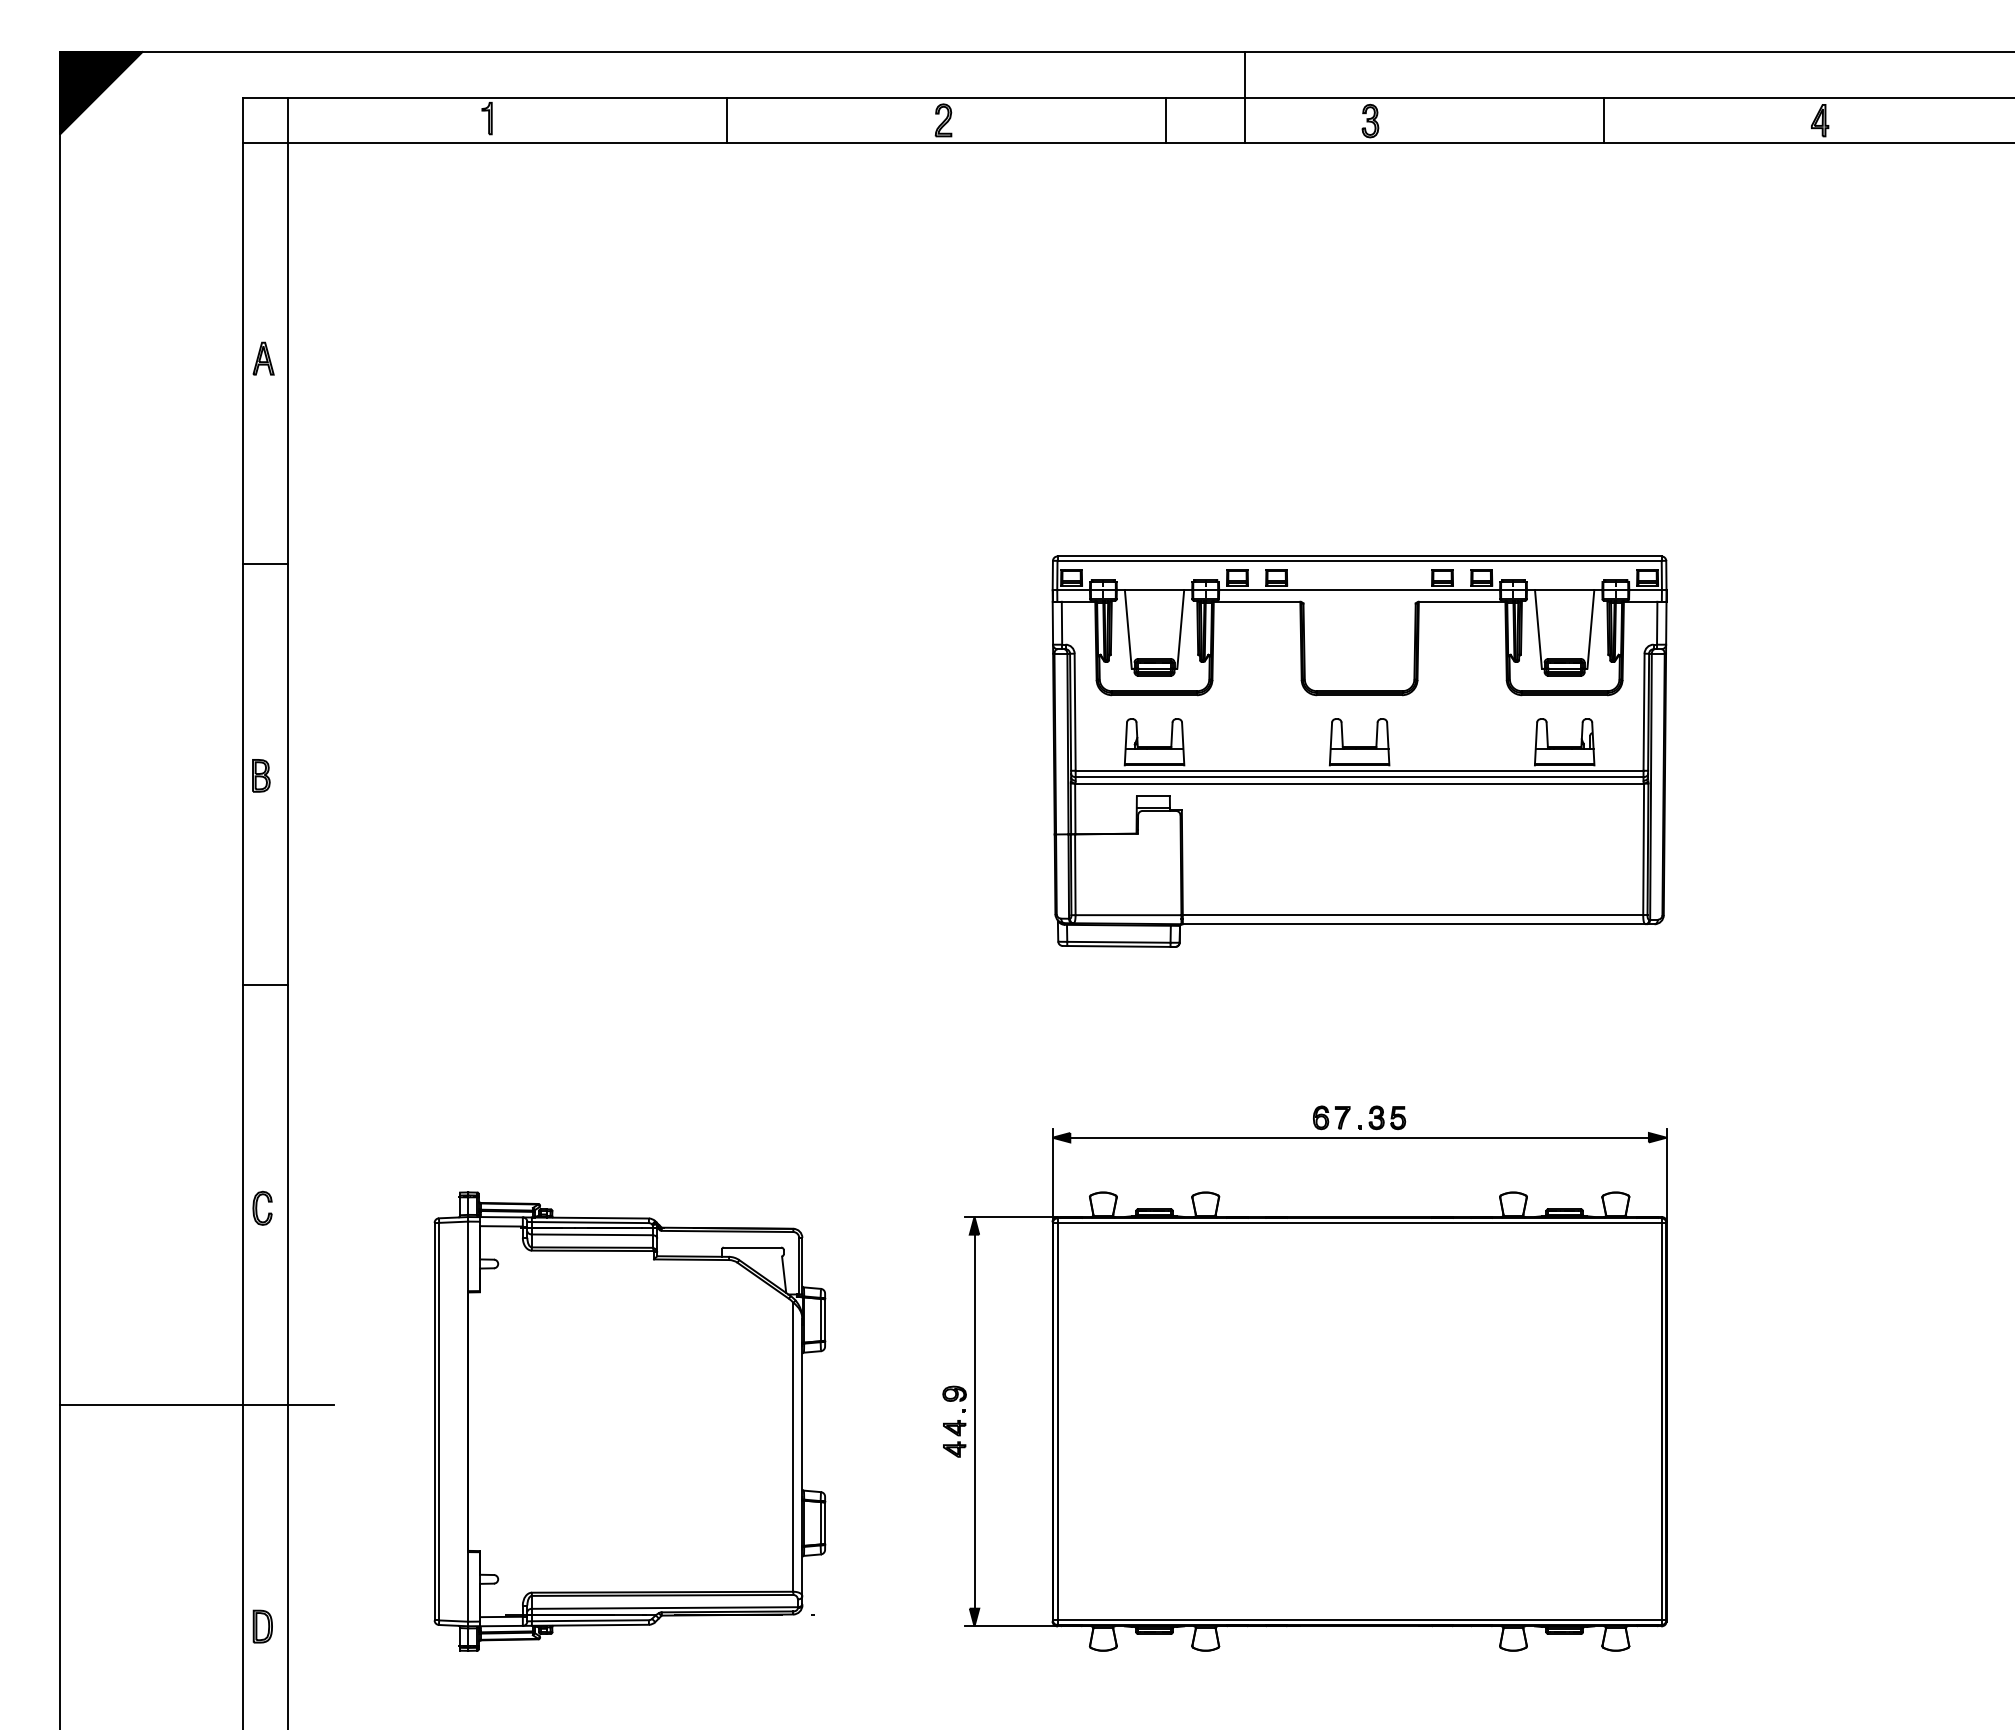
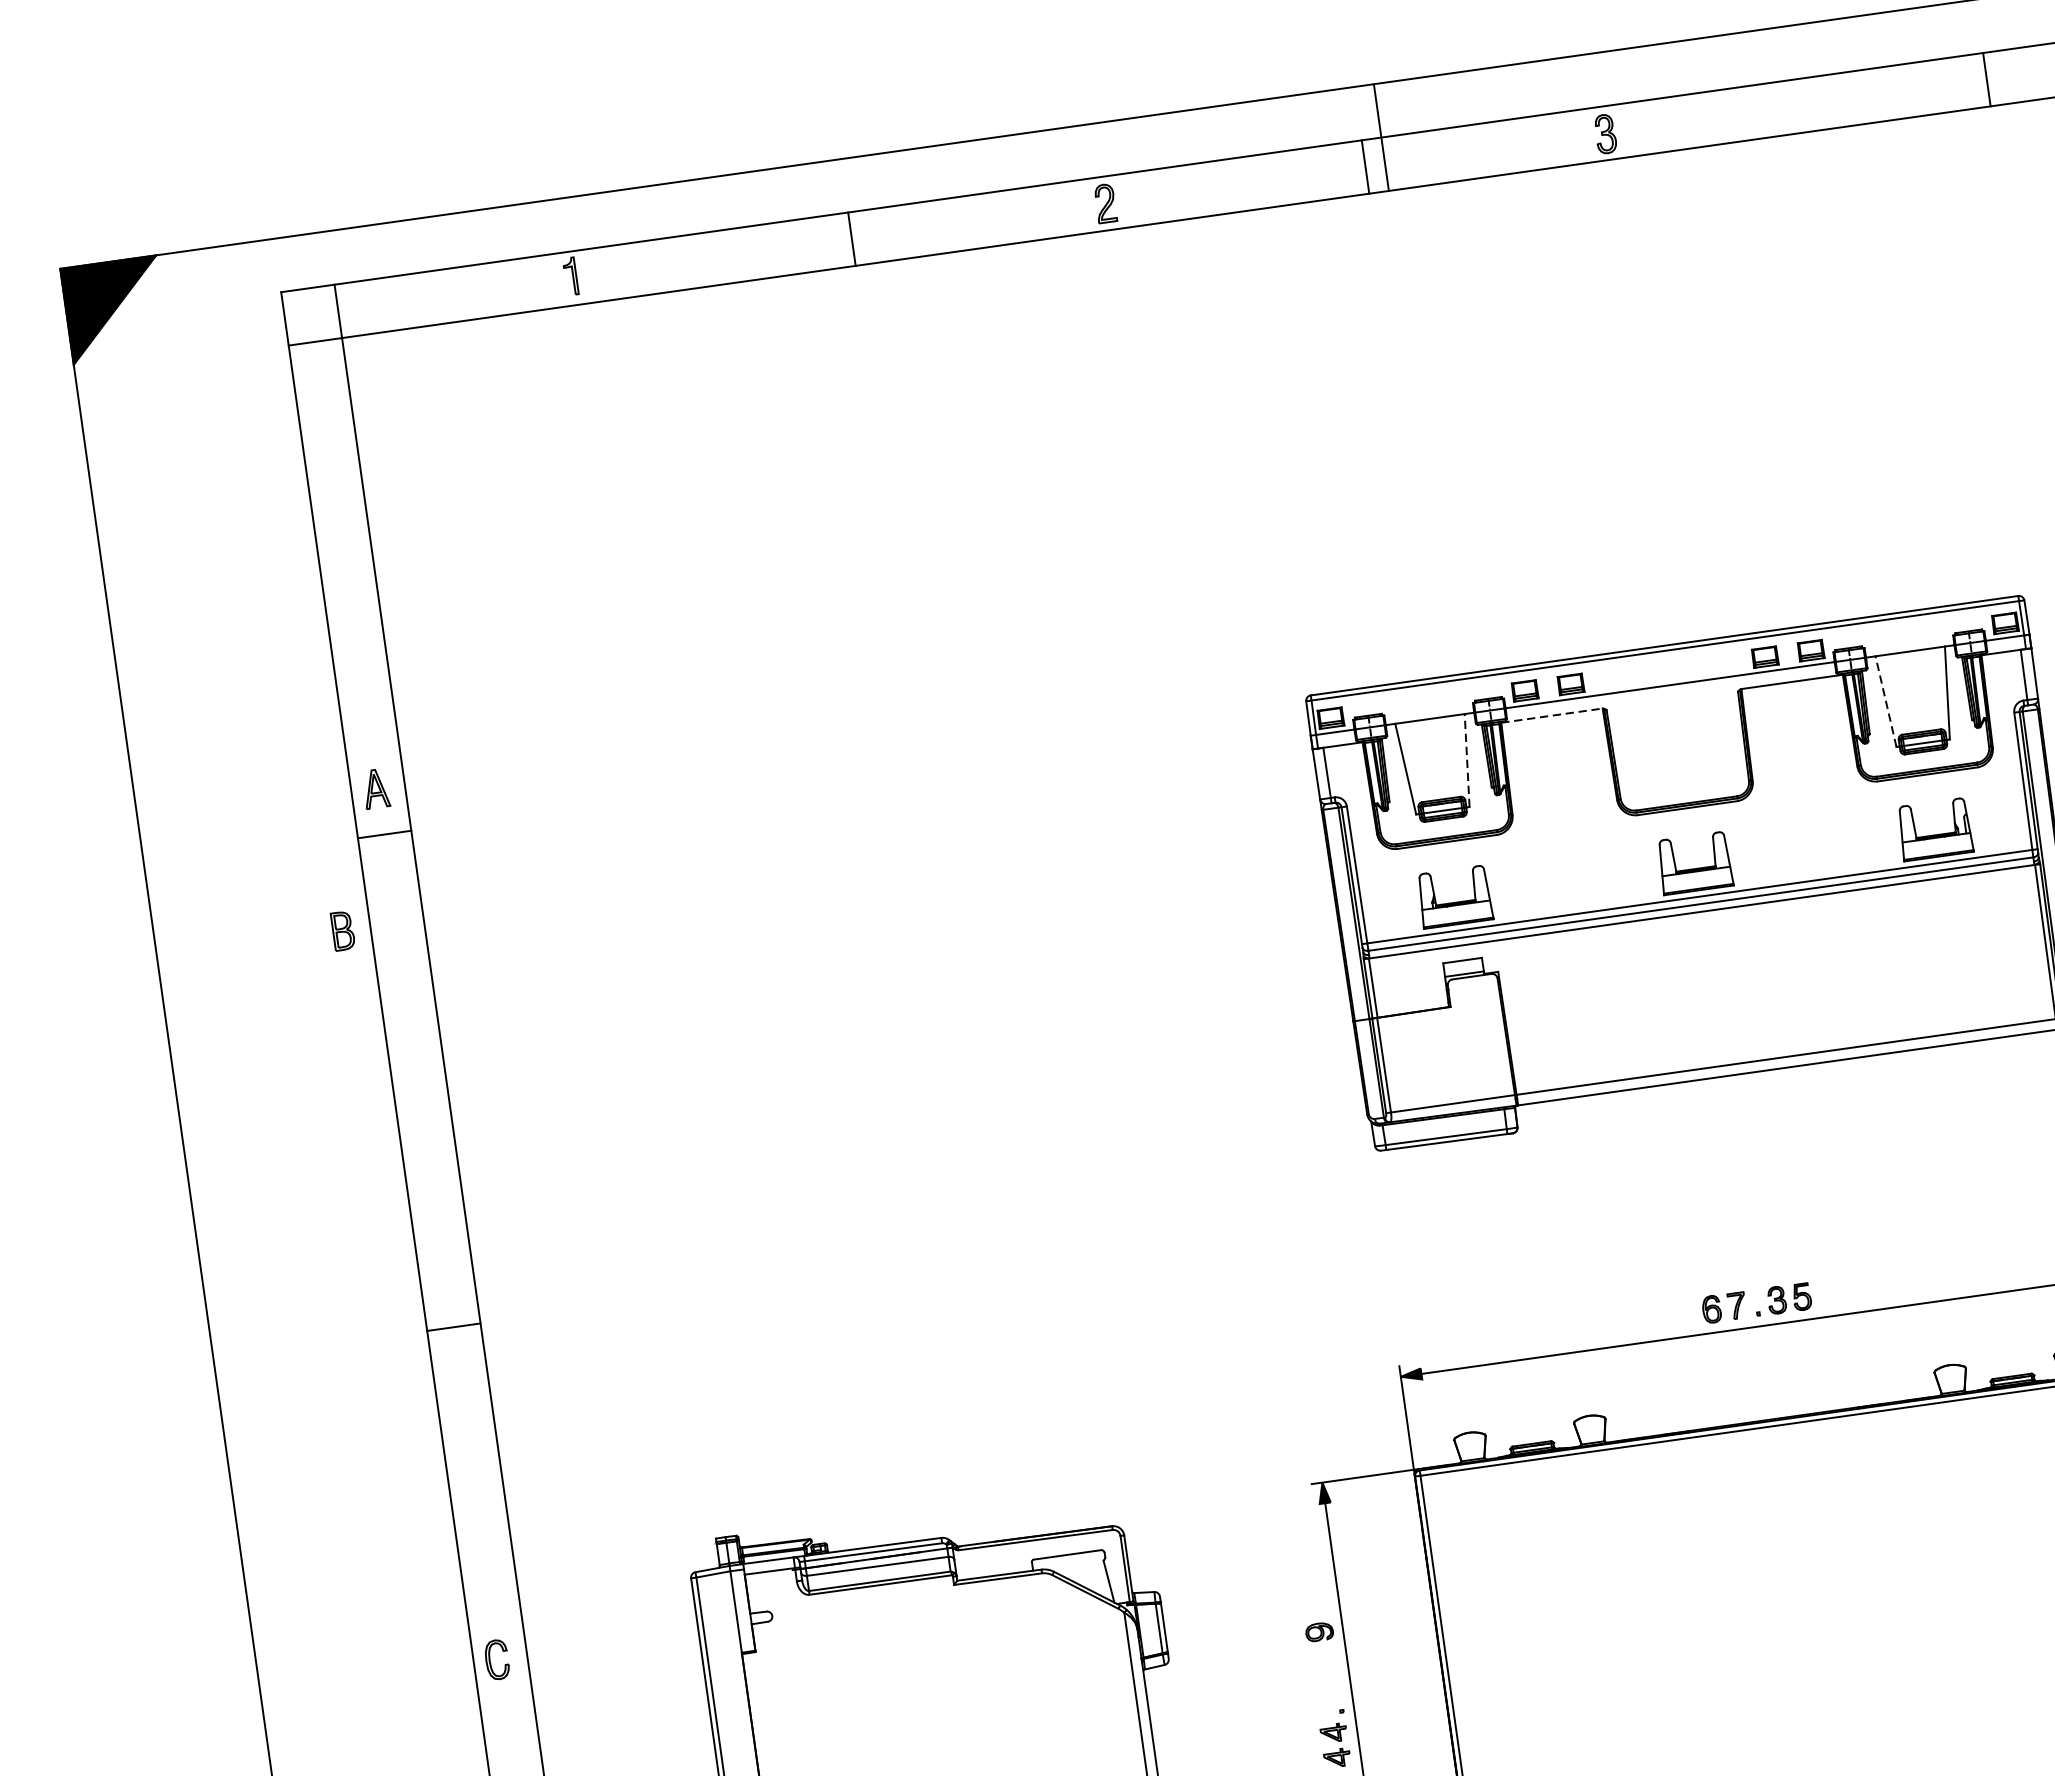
line: (1245, 97) -> (1381, 137), moved
line: (1604, 120) -> (1987, 79), moved
part: (263, 358) -> (375, 788), moved
line: (1257, 601) -> (1552, 715), solid -> dashed
line: (1180, 628) -> (1466, 759), solid -> dashed
line: (1538, 628) -> (1885, 700), solid -> dashed
part: (261, 775) -> (343, 930), moved
part: (262, 1207) -> (496, 1658), moved
part: (954, 1393) -> (1319, 1631), moved

